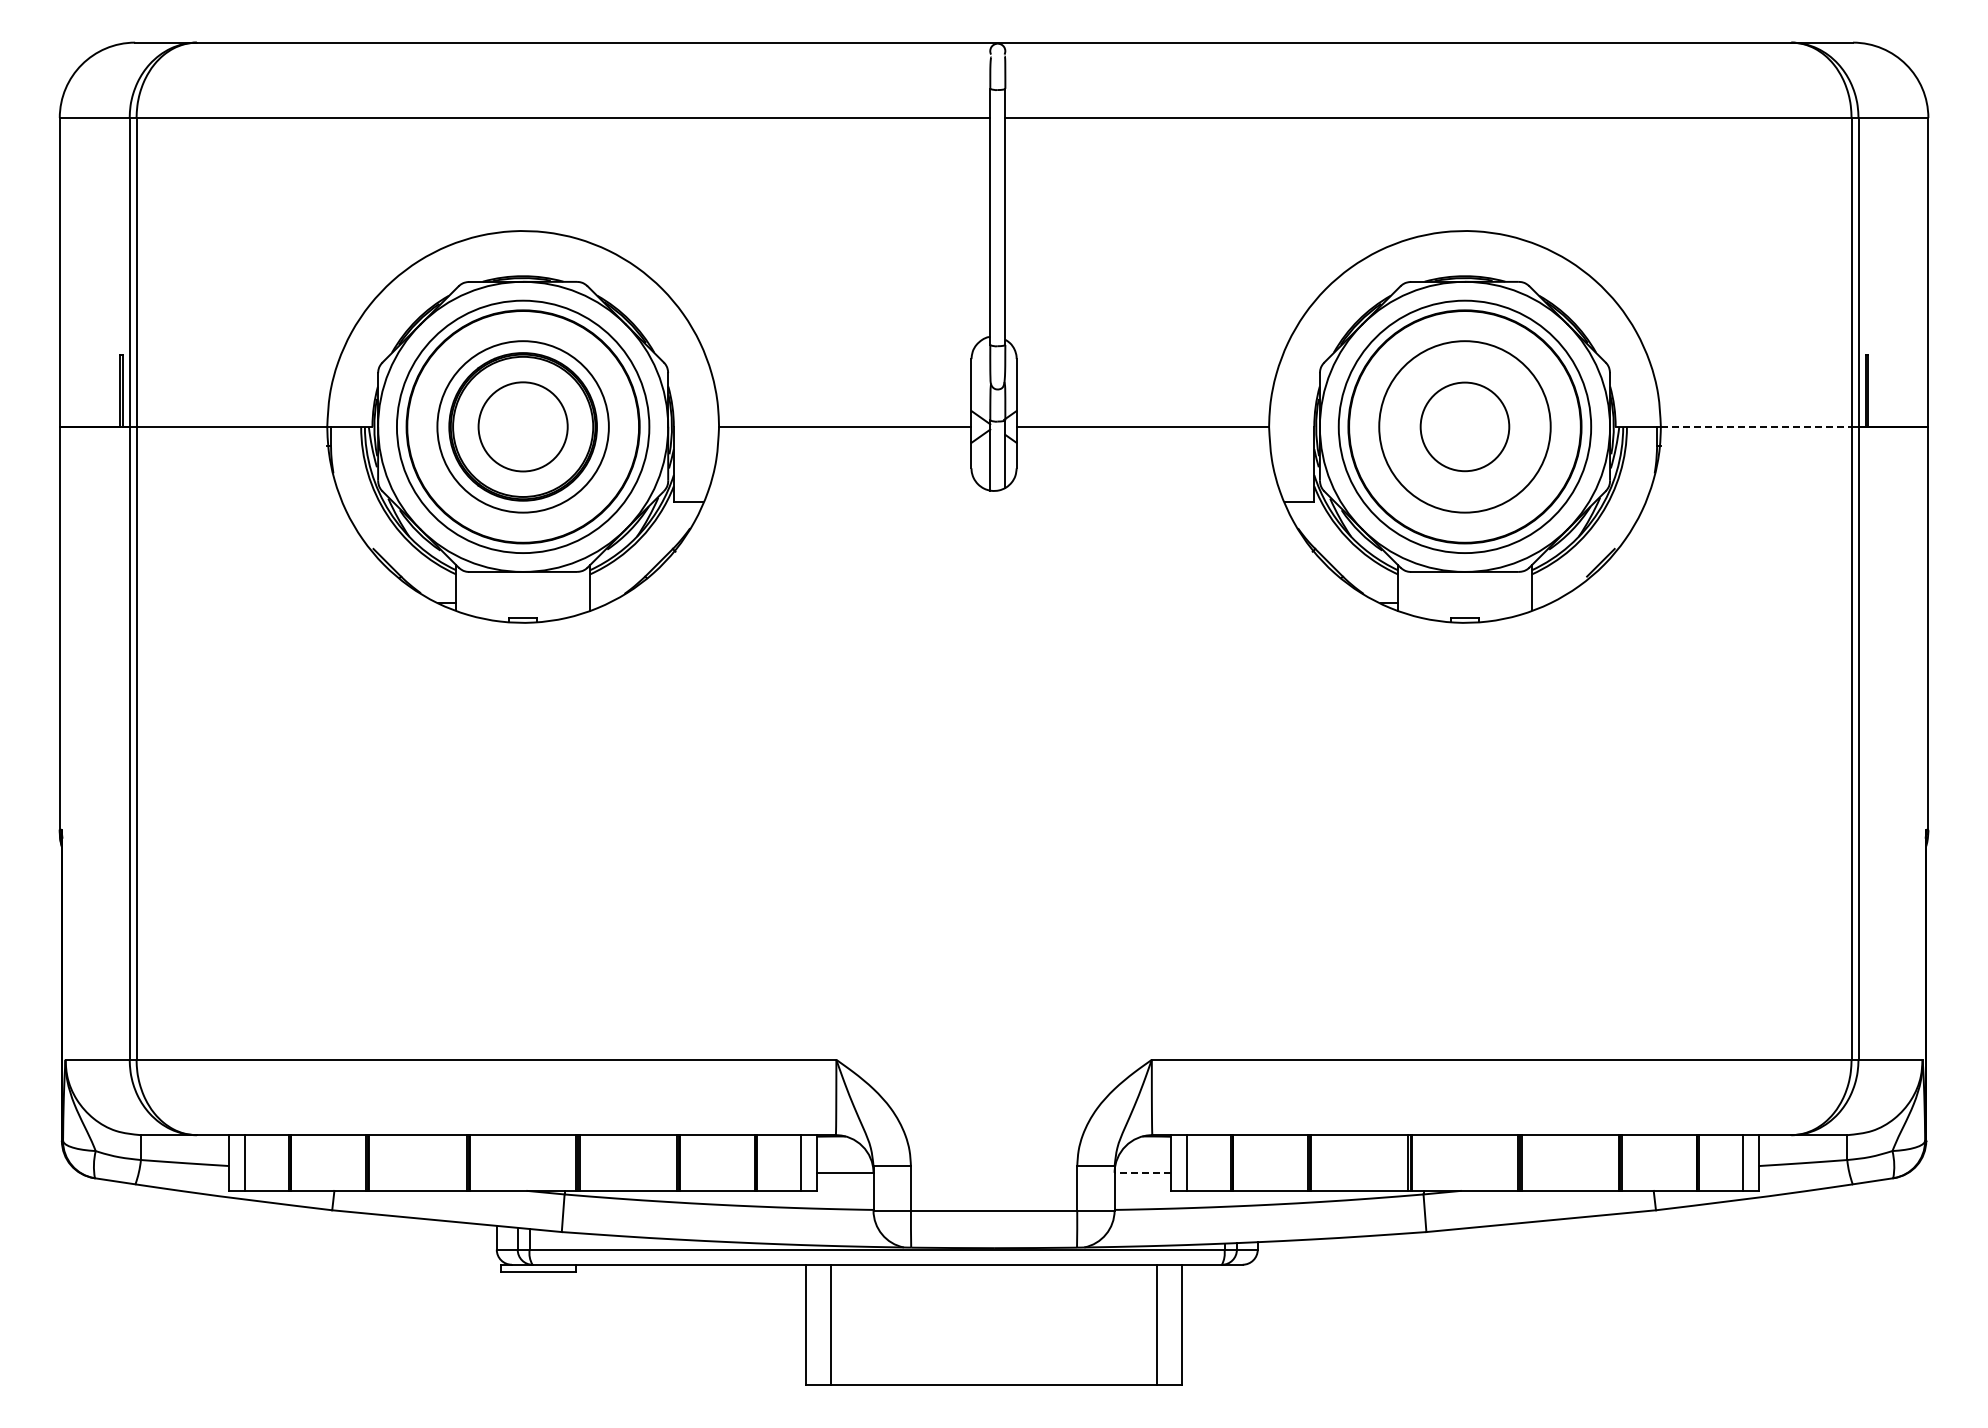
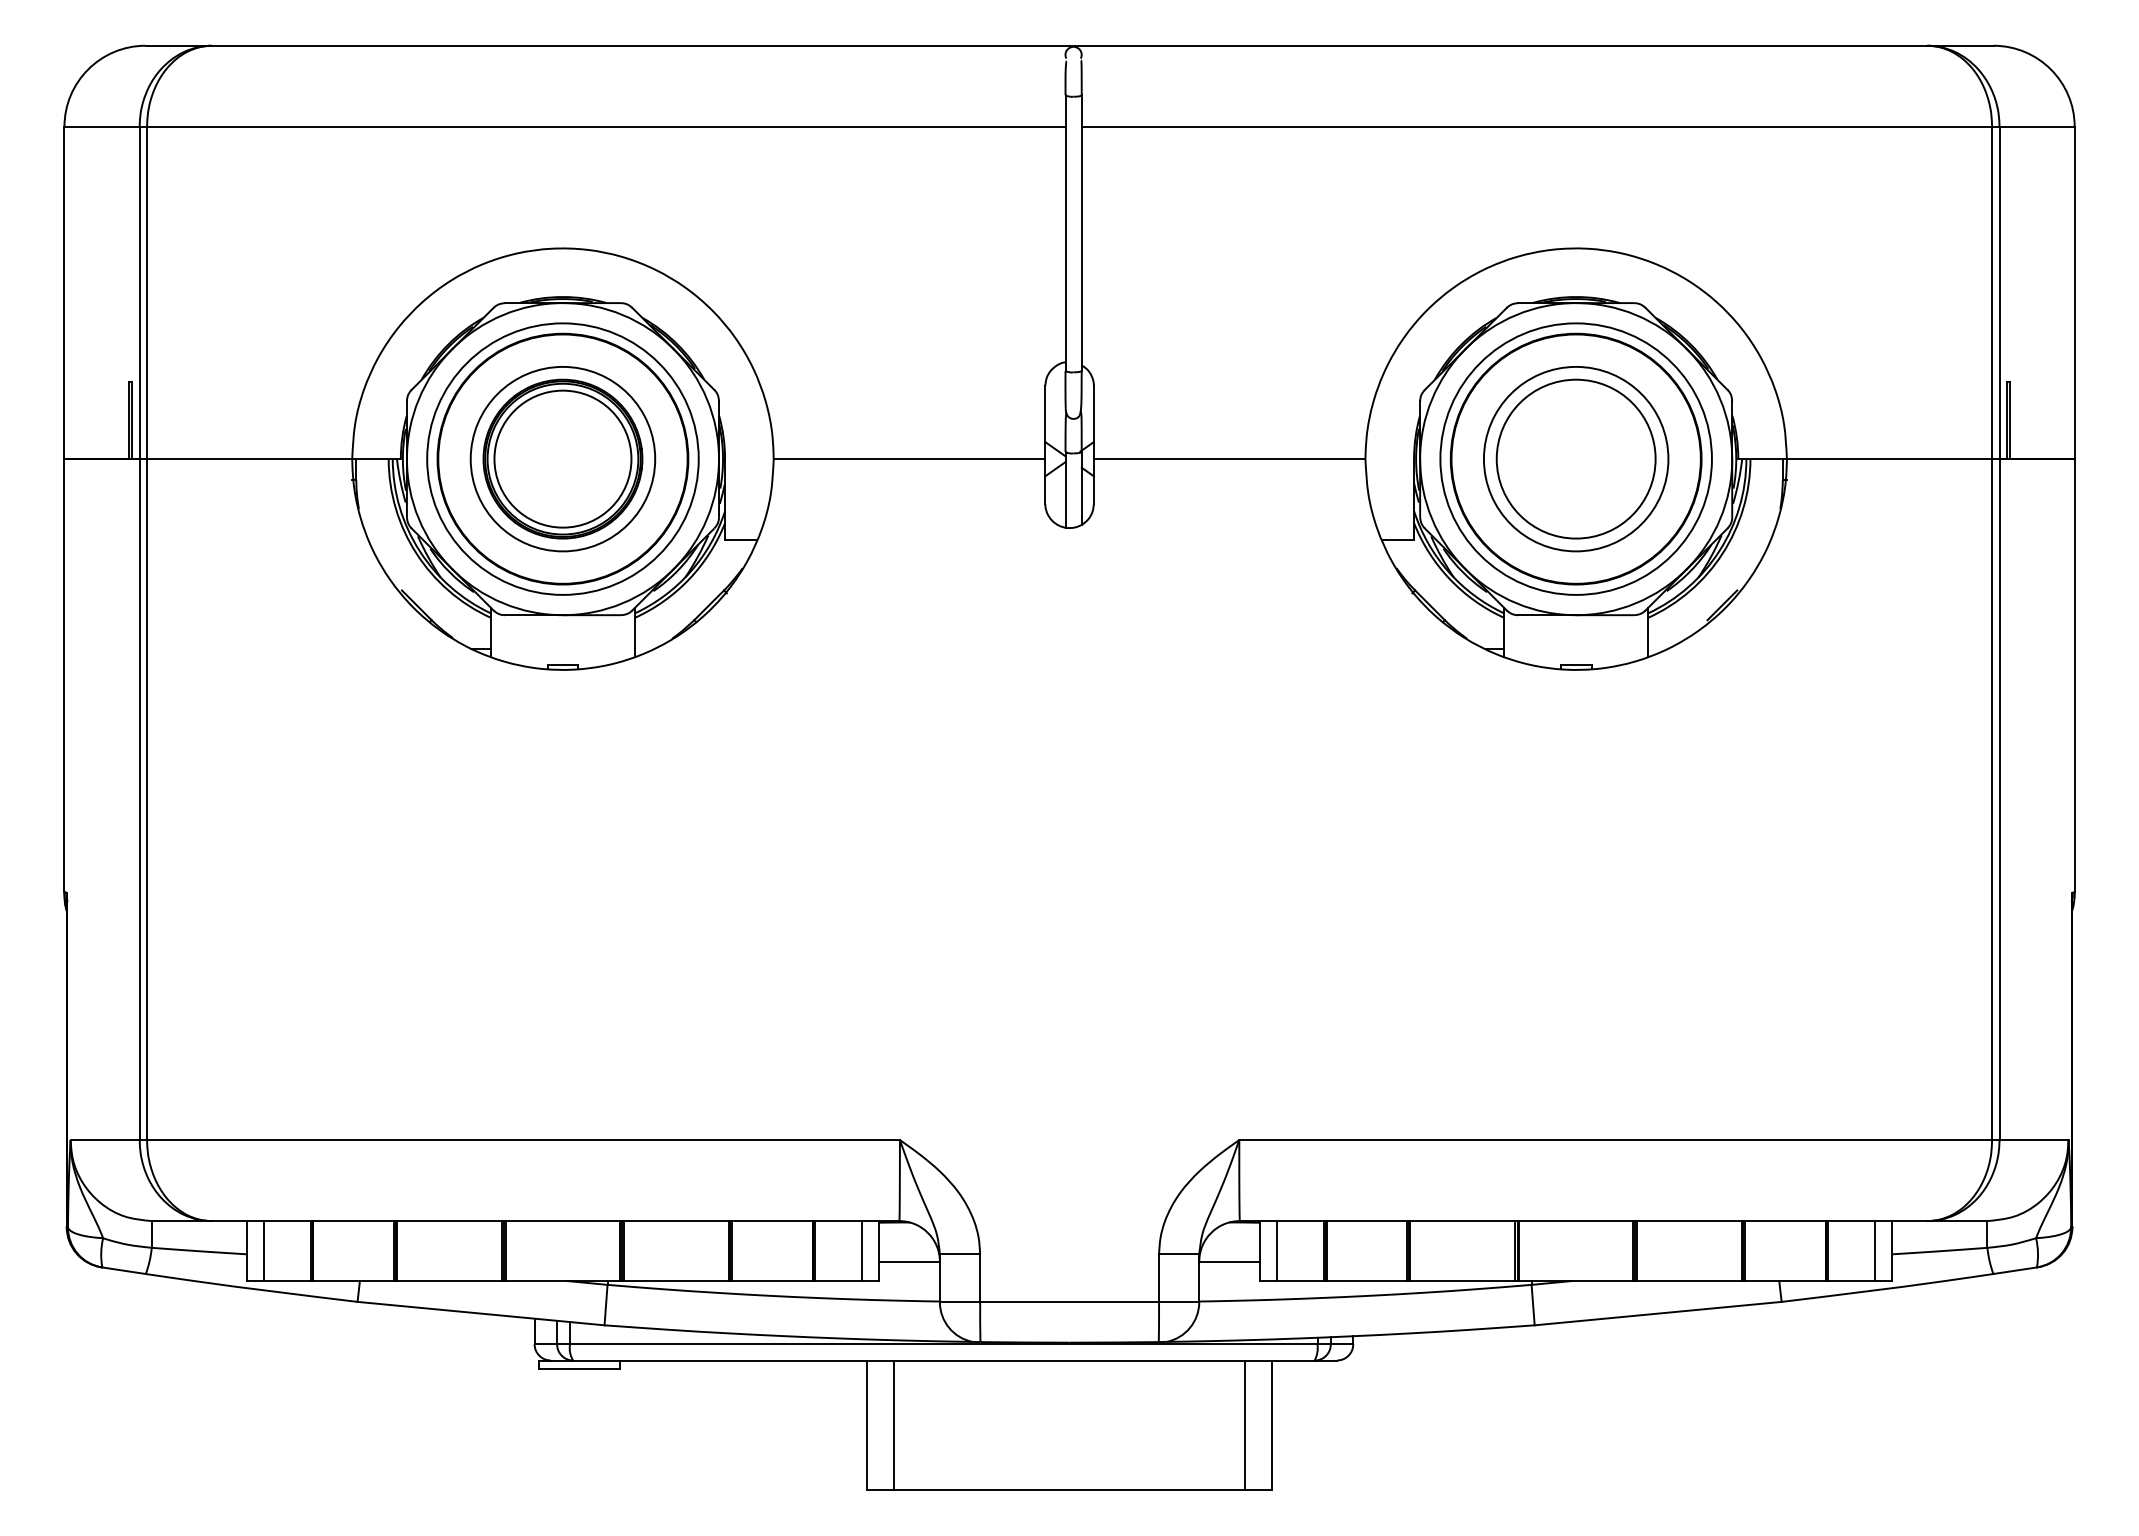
circle: (522, 426) -> (562, 458), size x1.43
circle: (1464, 426) -> (1575, 458), size x1.67
line: (1756, 426) -> (1889, 458), dashed -> solid
line: (1142, 1172) -> (1229, 1261), dashed -> solid

